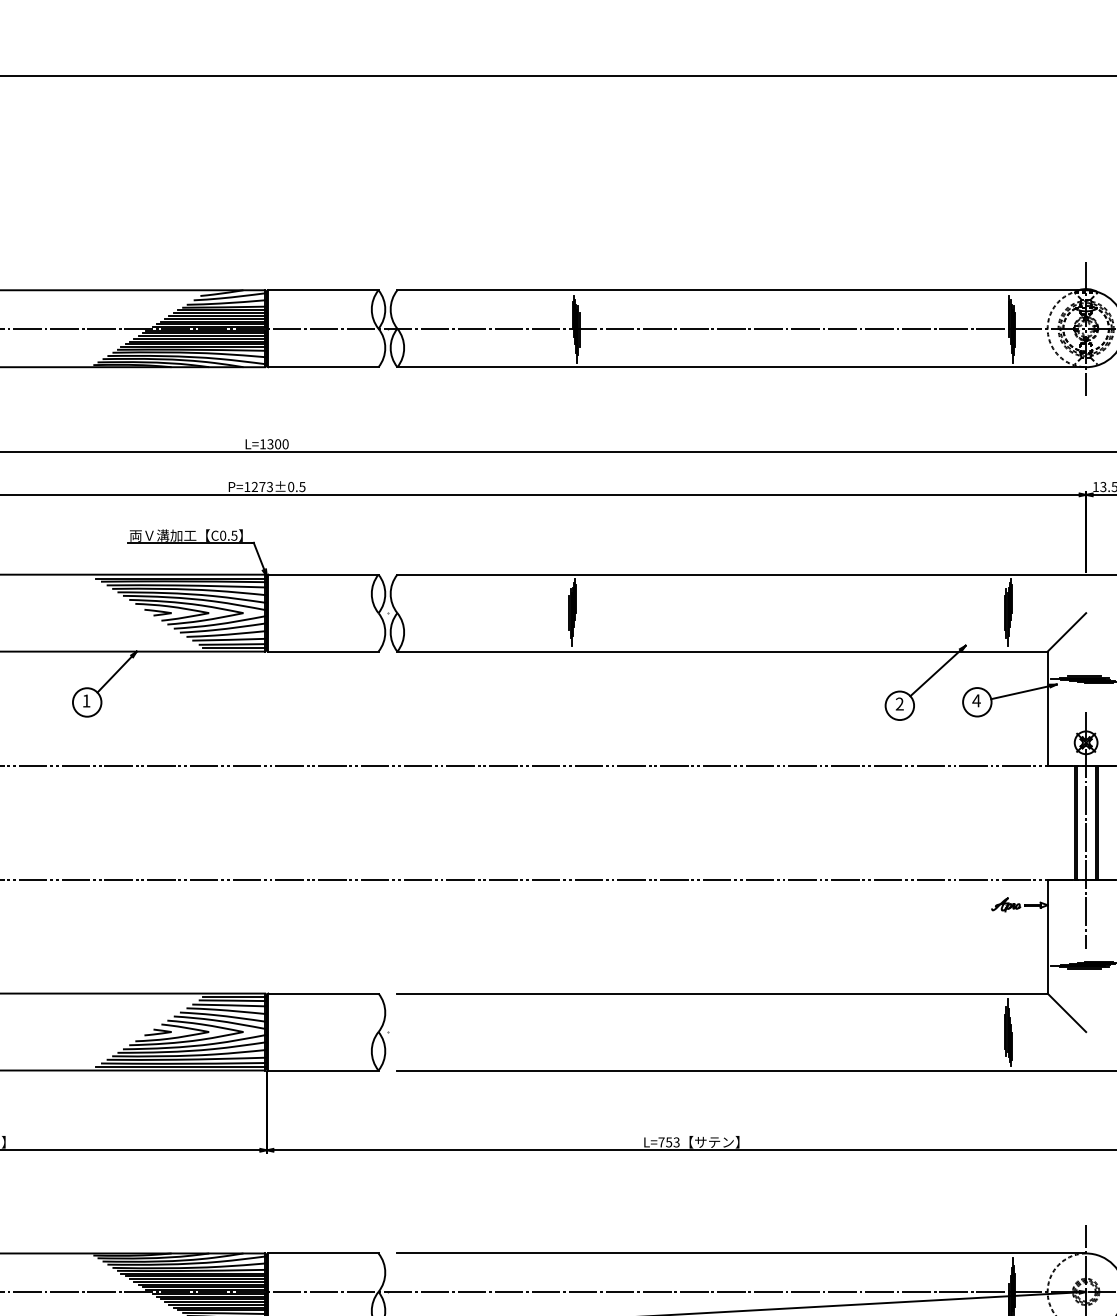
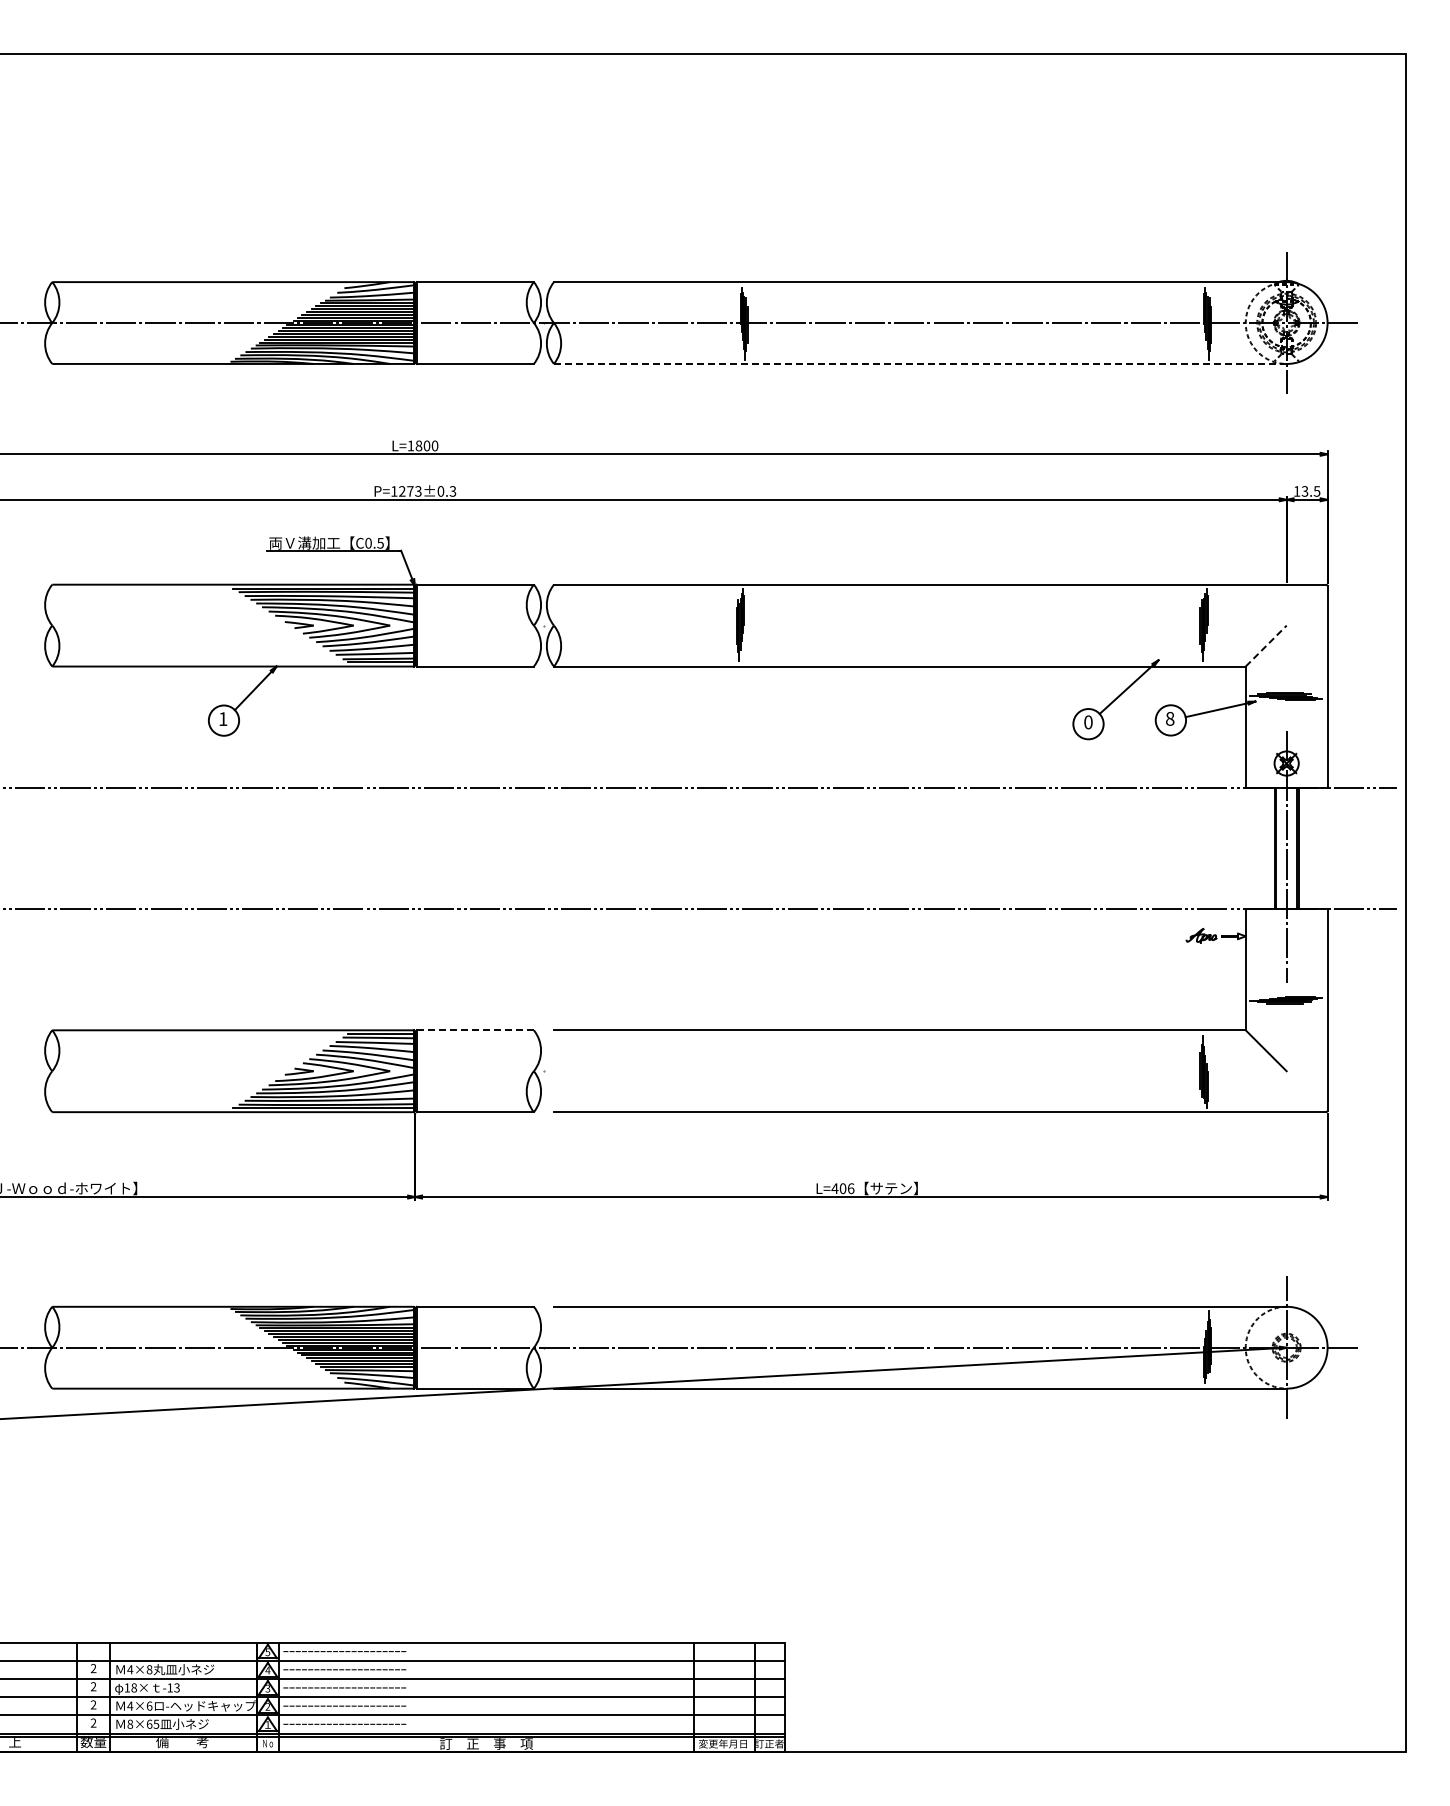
line: (741, 366) -> (919, 363), solid -> dashed
text: (270, 443) -> (418, 445), L=1300 -> L=1800
text: (302, 486) -> (453, 490), P=1273±0.5 -> P=1273±0.3
line: (1067, 632) -> (1266, 646), solid -> dashed
text: (976, 700) -> (1169, 718), 4 -> 8
text: (899, 704) -> (1088, 722), 2 -> 0
line: (323, 993) -> (475, 1030), solid -> dashed
text: (668, 1142) -> (842, 1188), L=753 -> L=406

